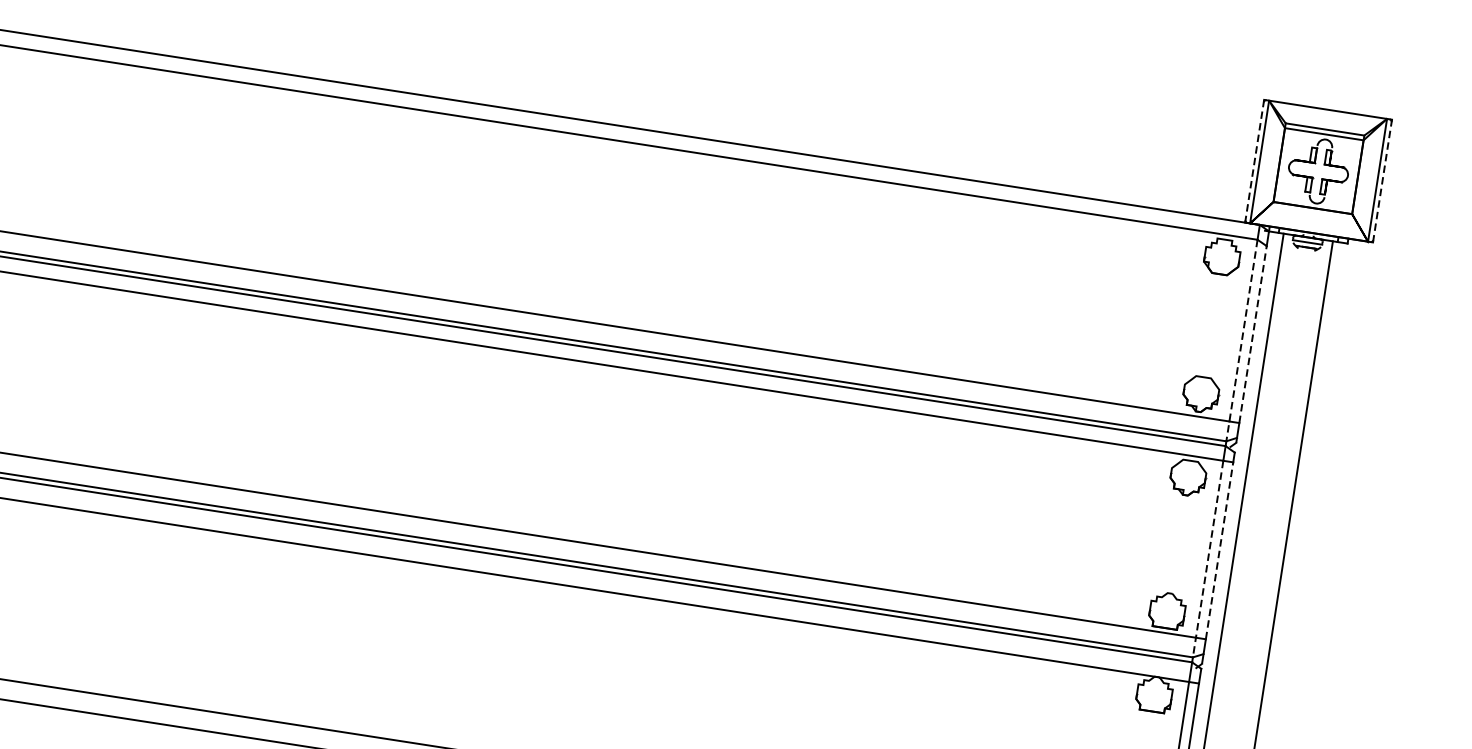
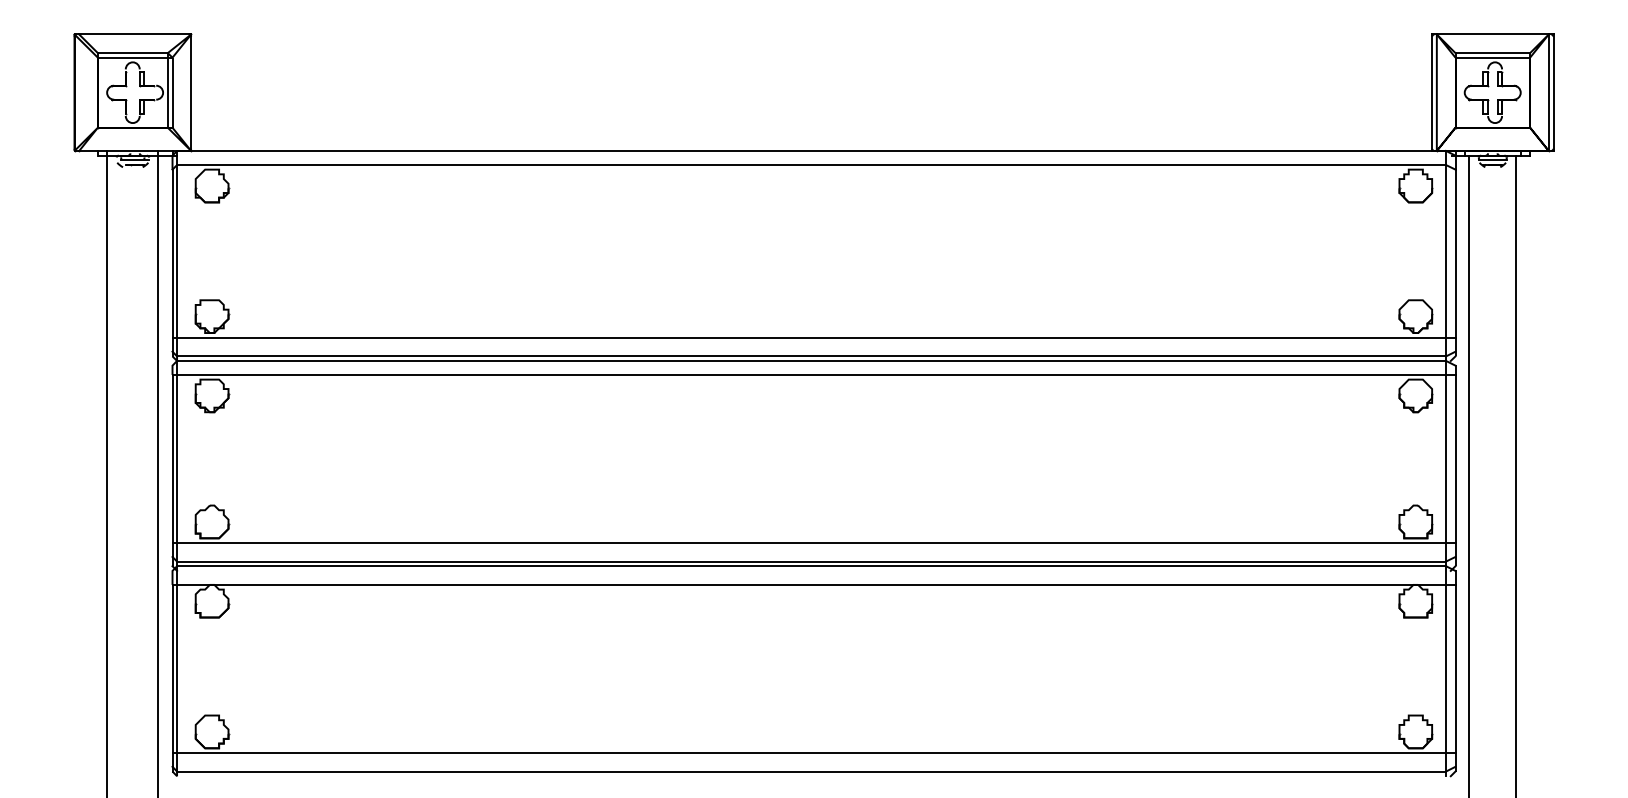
line: (1254, 162) -> (1432, 93), dashed -> solid
line: (1382, 180) -> (1553, 92), dashed -> solid
line: (1253, 334) -> (1455, 253), dashed -> solid
line: (1242, 341) -> (1446, 261), dashed -> solid
line: (1219, 550) -> (1455, 458), dashed -> solid
line: (1208, 559) -> (1446, 468), dashed -> solid

